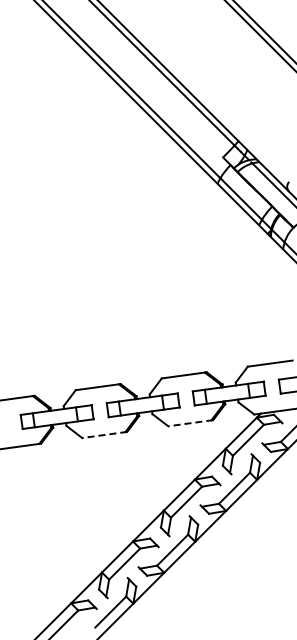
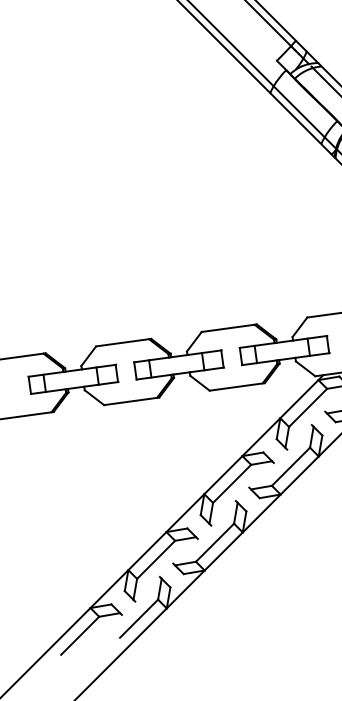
line: (190, 423) -> (236, 387), dashed -> solid
line: (104, 434) -> (131, 400), dashed -> solid

